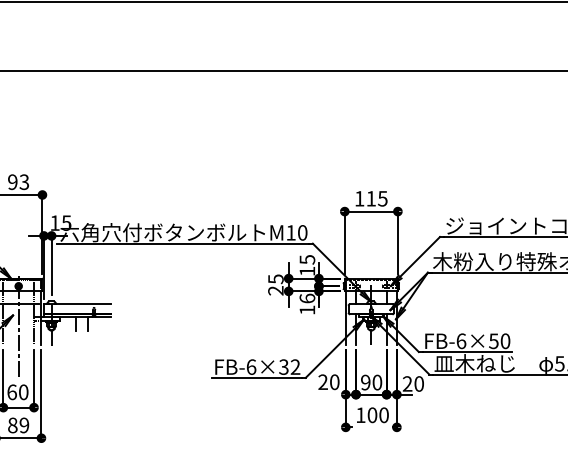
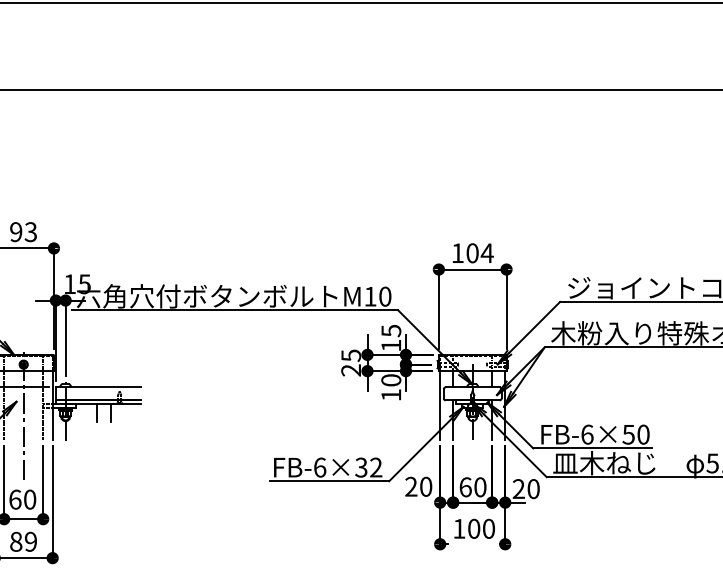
text: (376, 198) -> (479, 253), 115 -> 104
text: (307, 298) -> (391, 380), 16 -> 10
text: (365, 382) -> (465, 487), 90 -> 60

